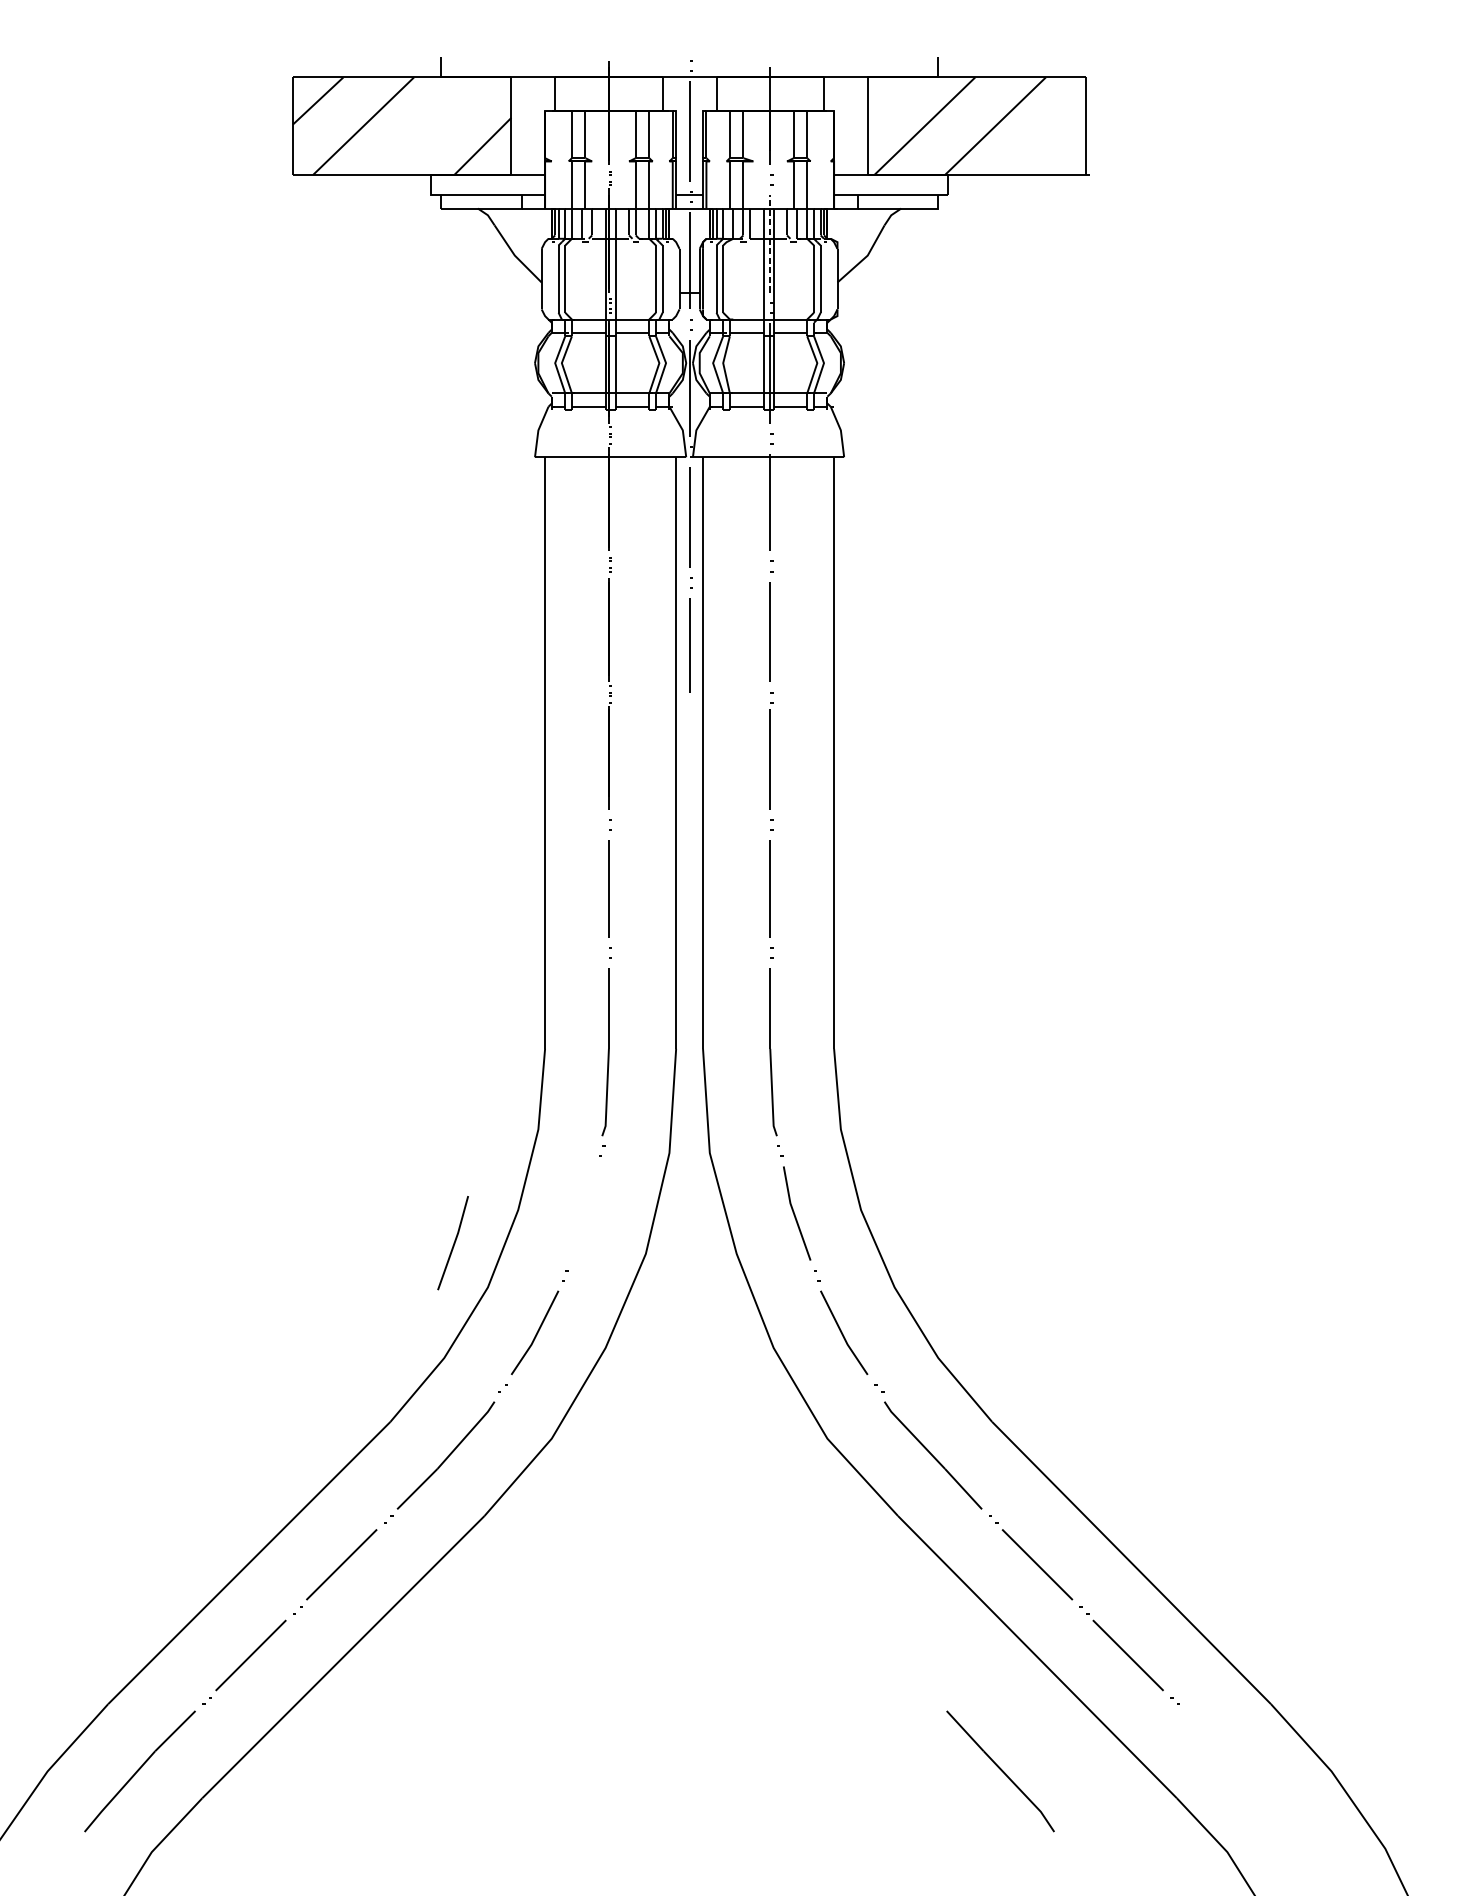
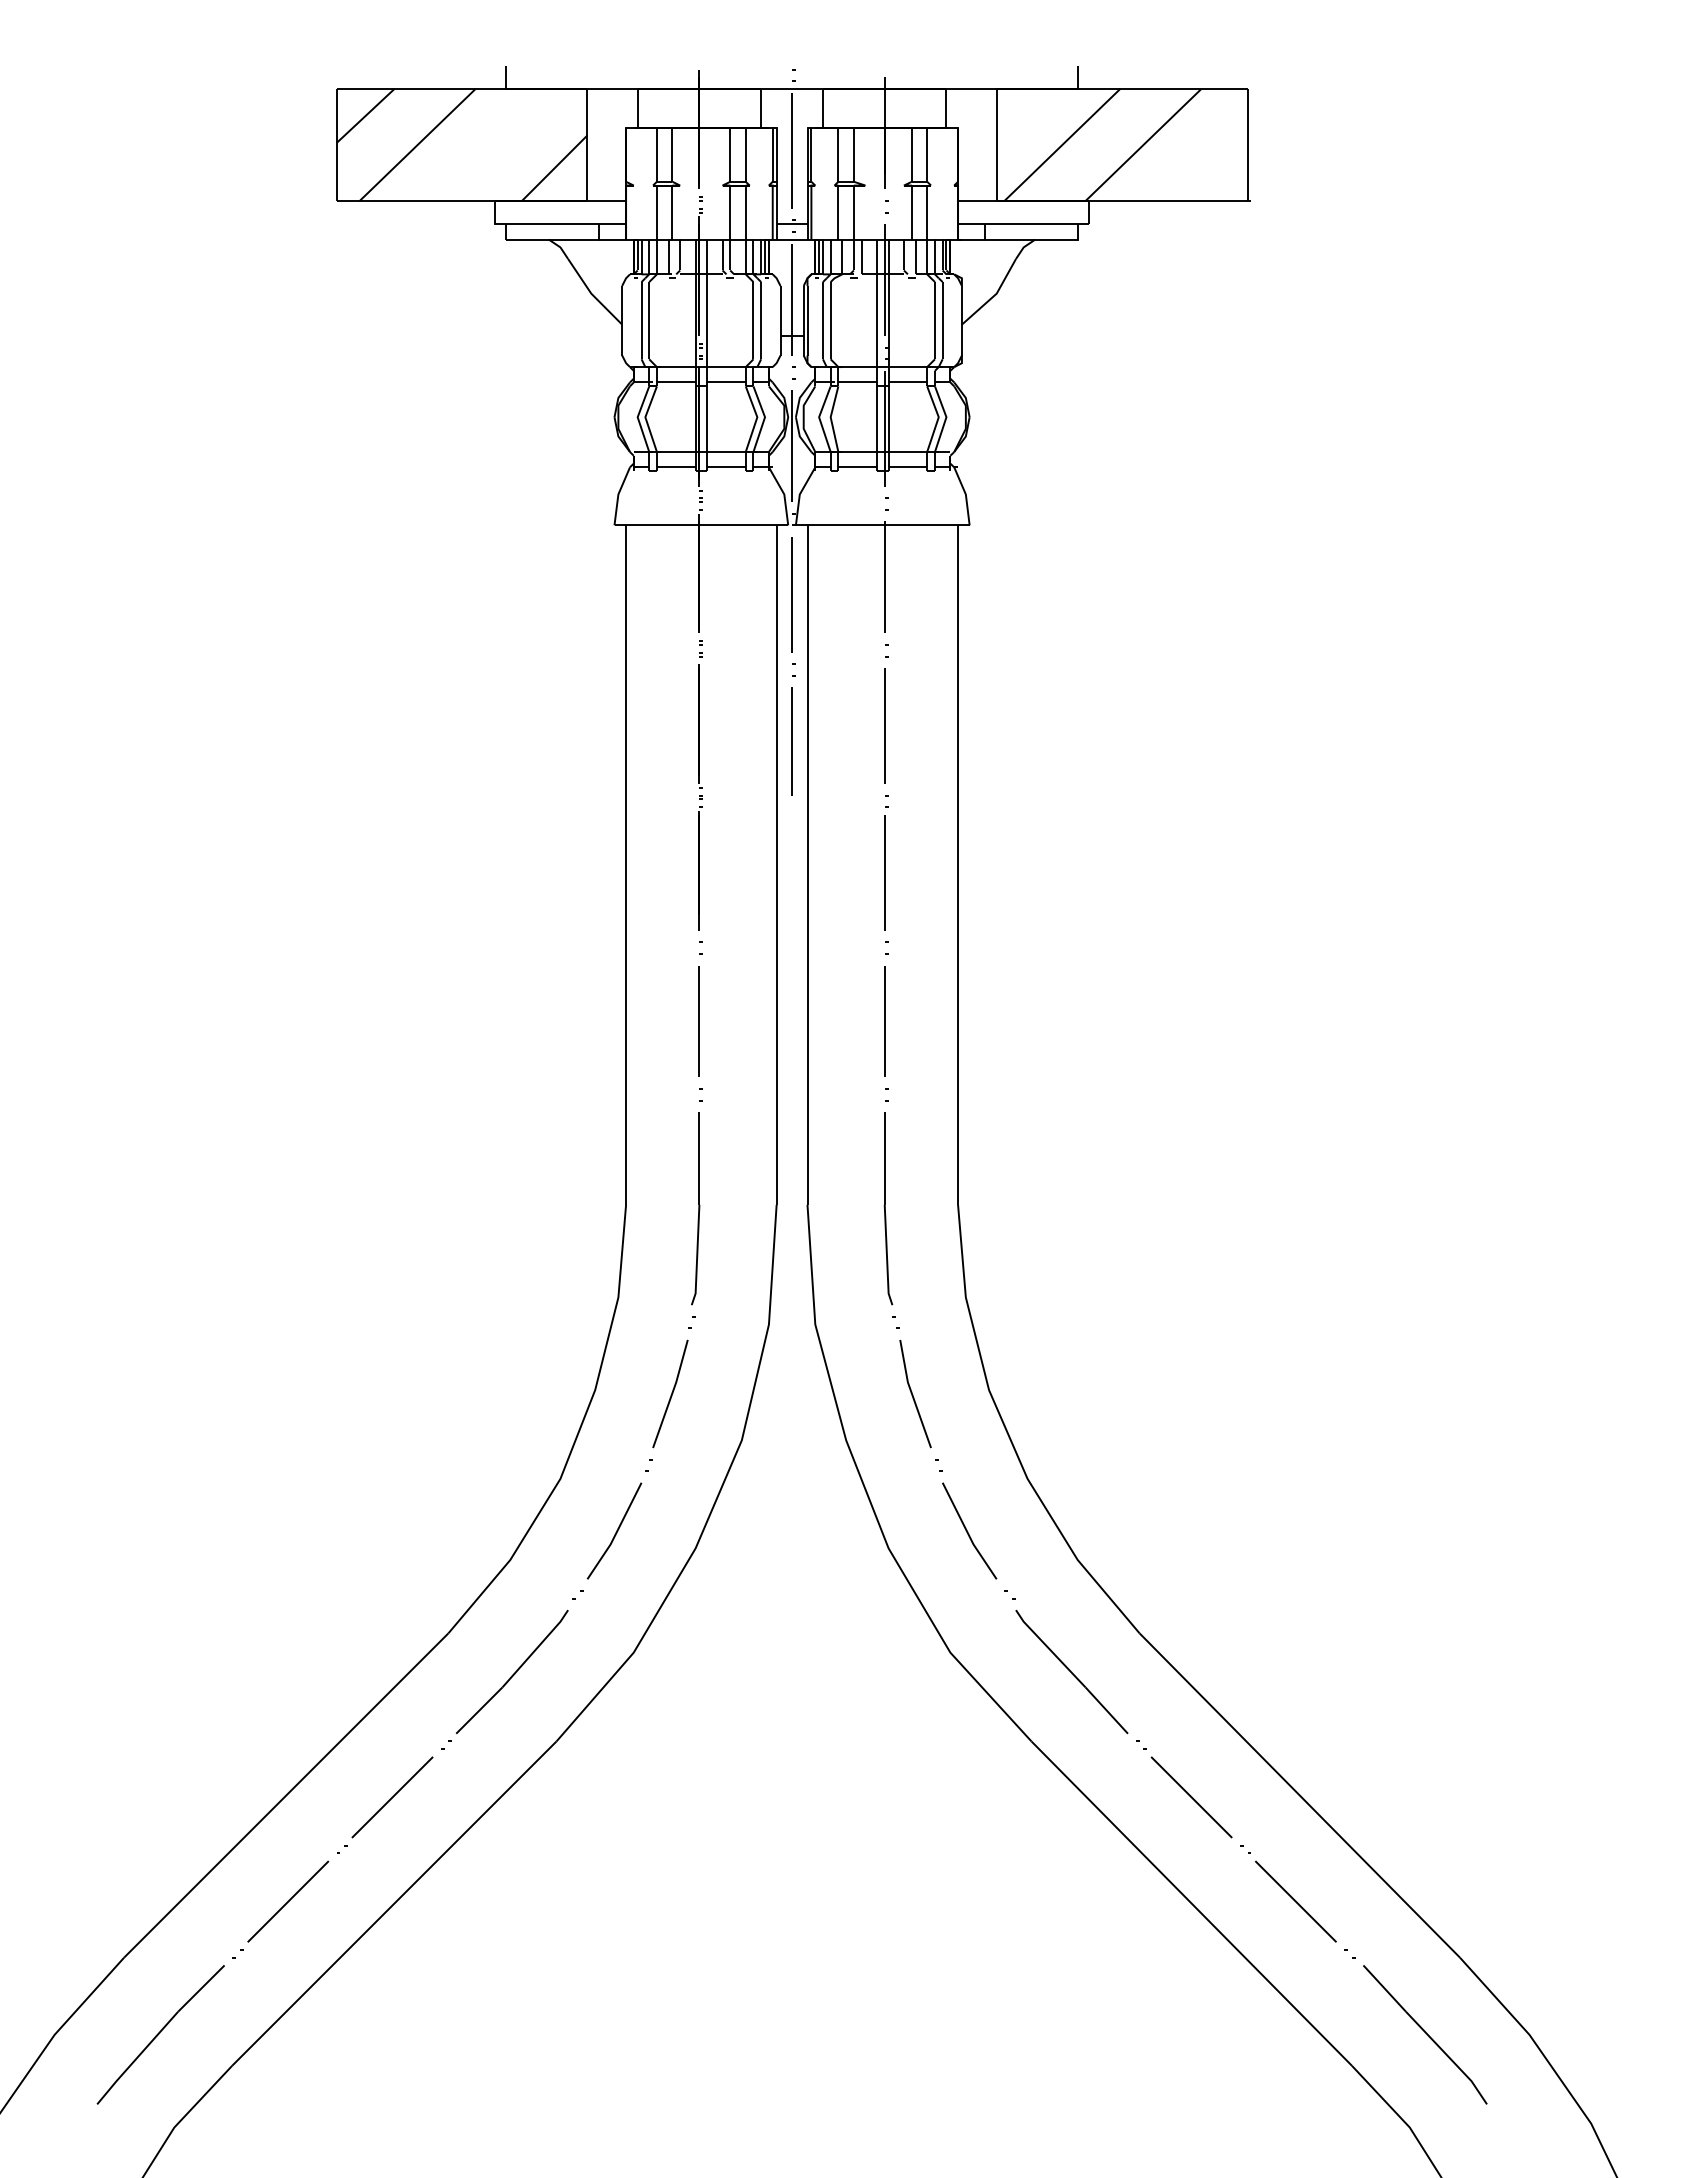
line: (770, 244) -> (884, 280), dashed -> solid
line: (454, 1242) -> (671, 1393), moved
part: (1000, 1771) -> (1425, 2034), moved

